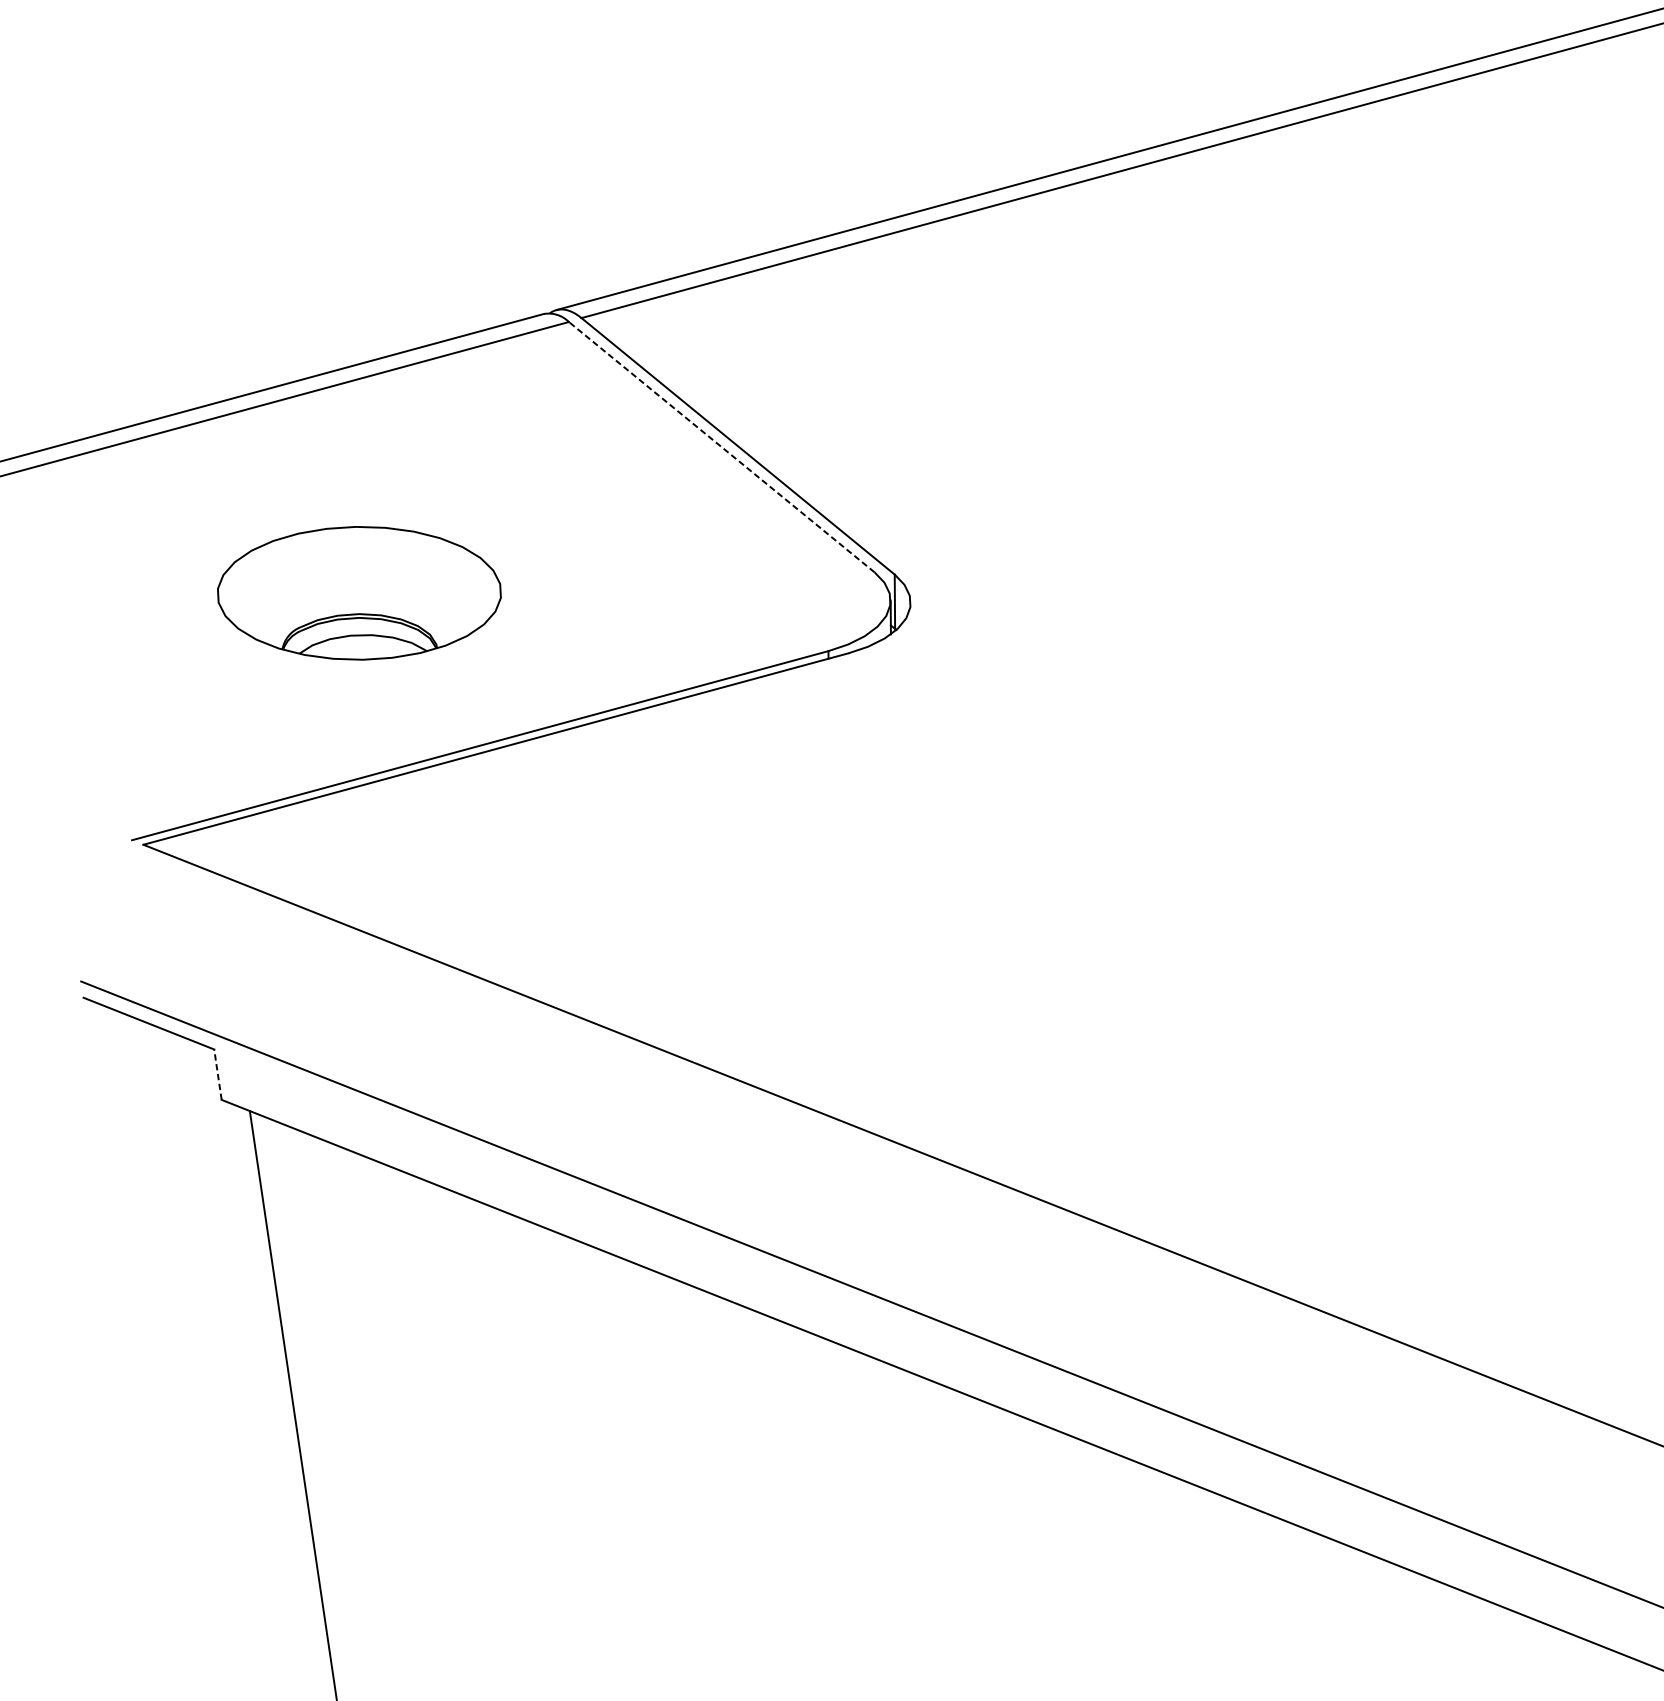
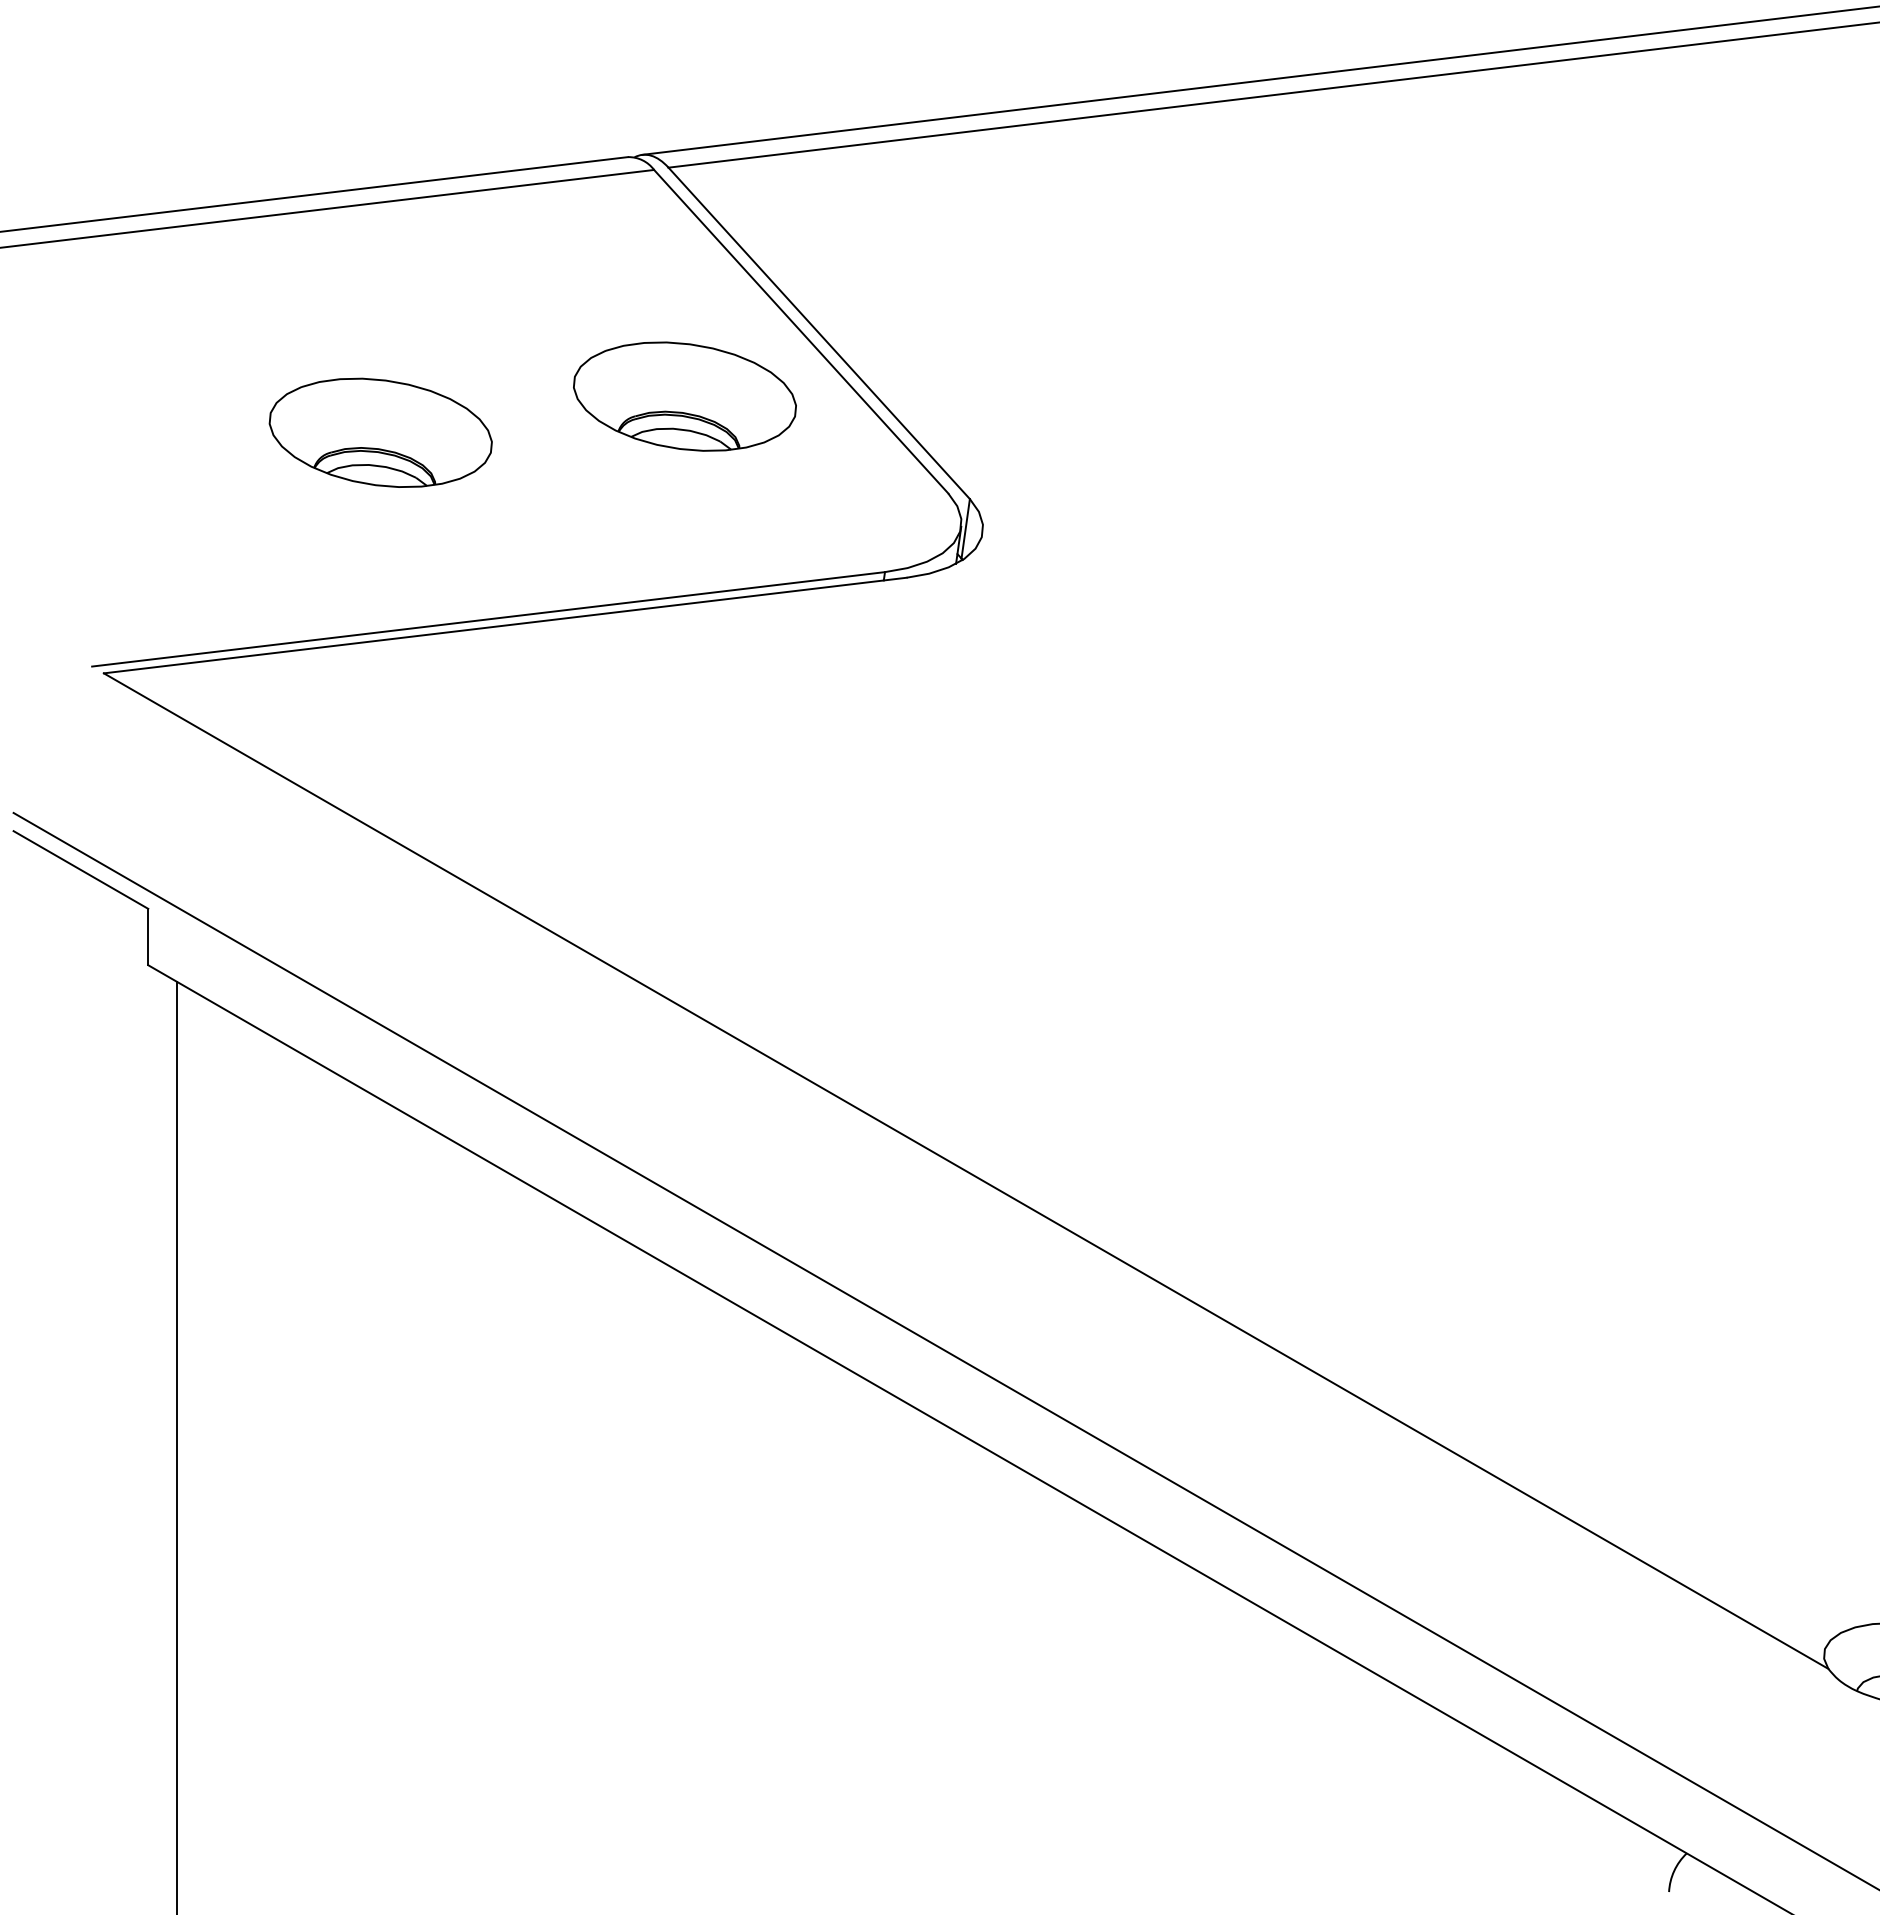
line: (722, 447) -> (801, 331), dashed -> solid
part: (626, 520) -> (684, 396), added
part: (358, 592) -> (380, 432), size x0.71
line: (218, 1074) -> (148, 936), dashed -> solid

